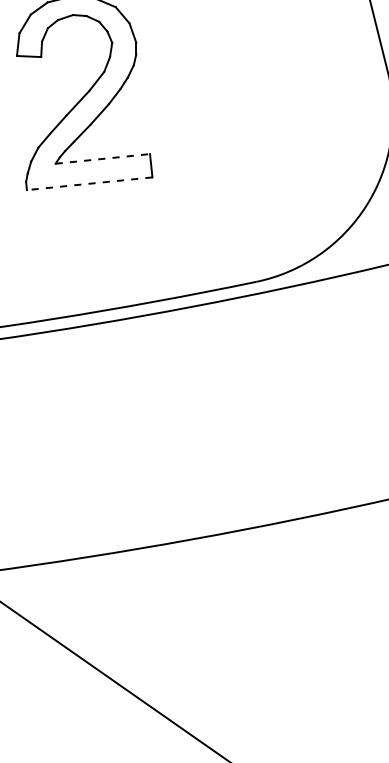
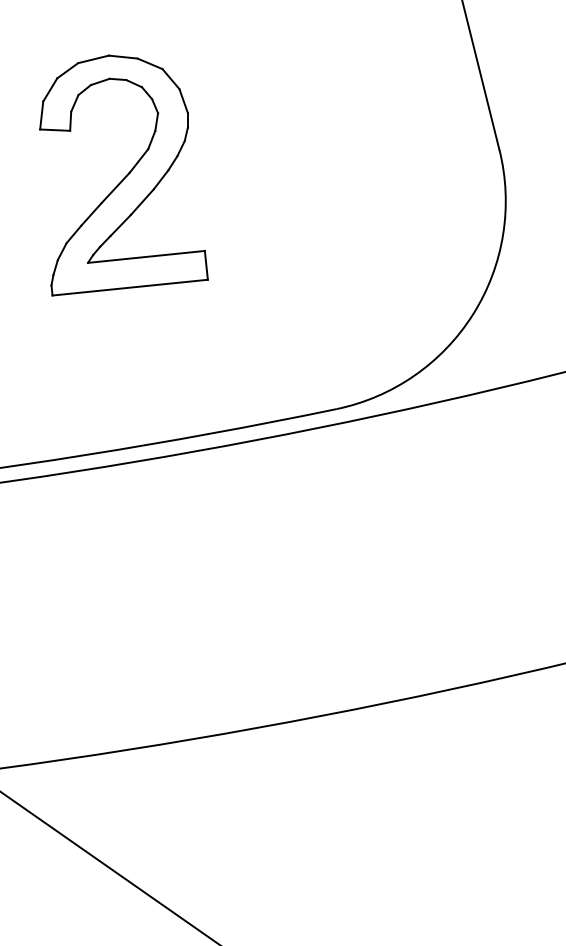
line: (102, 158) -> (146, 256), dashed -> solid
line: (89, 183) -> (129, 287), dashed -> solid

